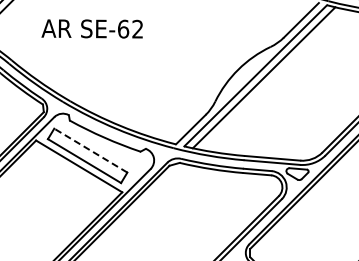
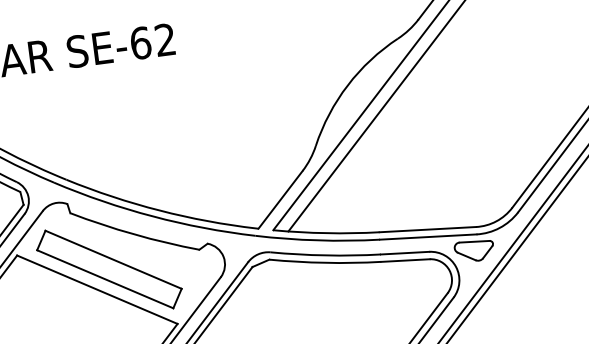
line: (90, 150) -> (112, 259), dashed -> solid

